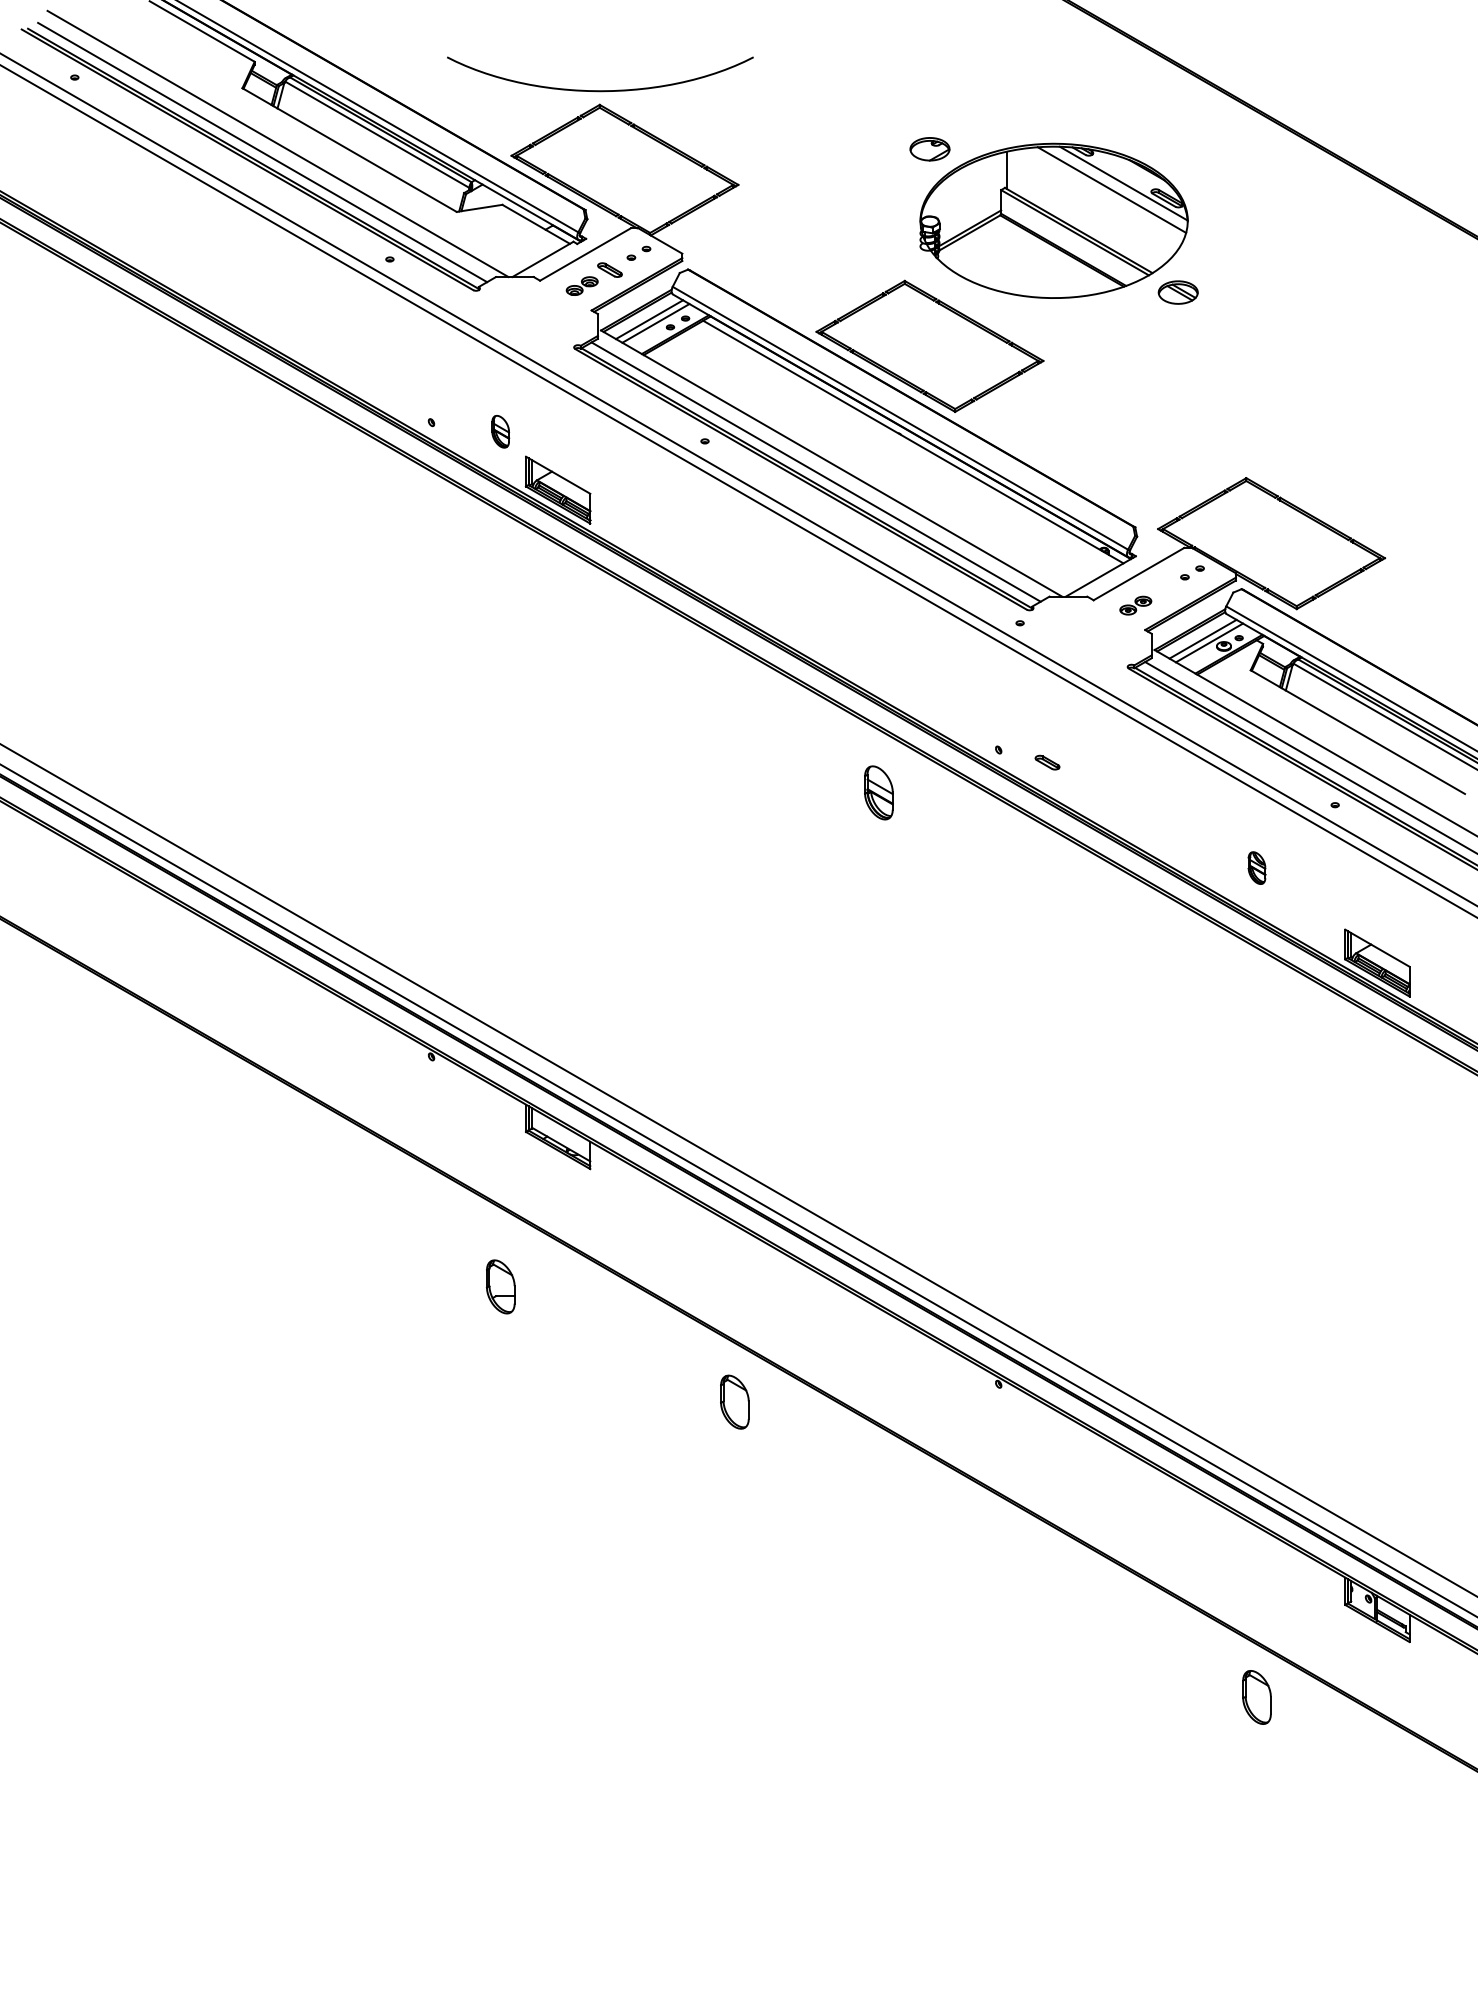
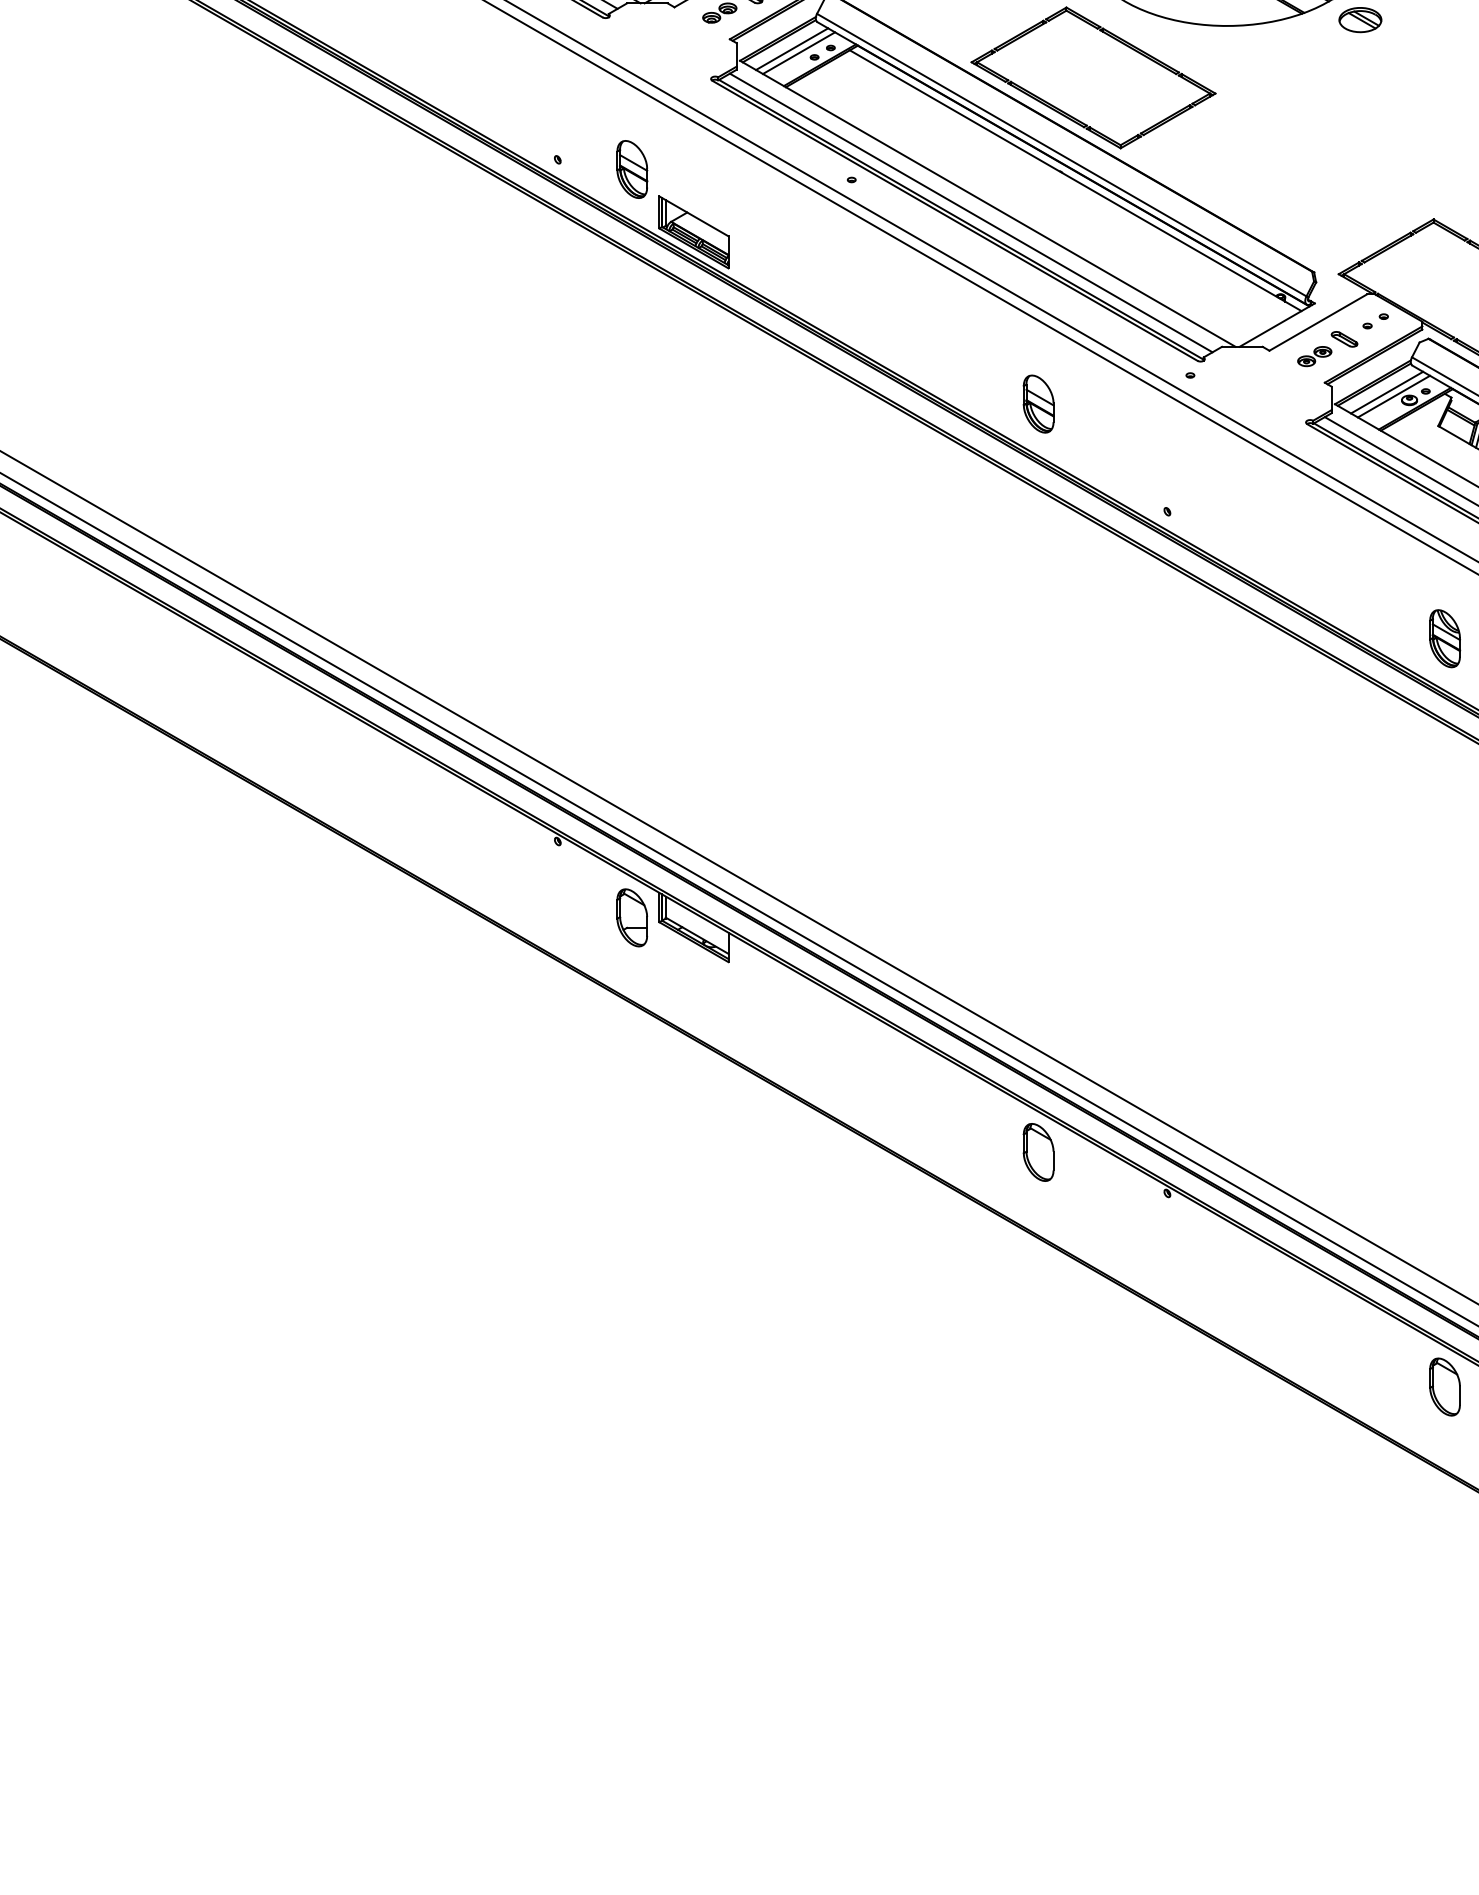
part: (500, 431) -> (631, 169), size x1.67
part: (1047, 762) -> (1344, 339), moved
part: (878, 792) -> (1038, 403), moved
part: (1256, 867) -> (1444, 637), size x1.67
part: (500, 1286) -> (631, 917), moved
part: (734, 1401) -> (1038, 1151), moved
part: (1256, 1697) -> (1444, 1387), moved

